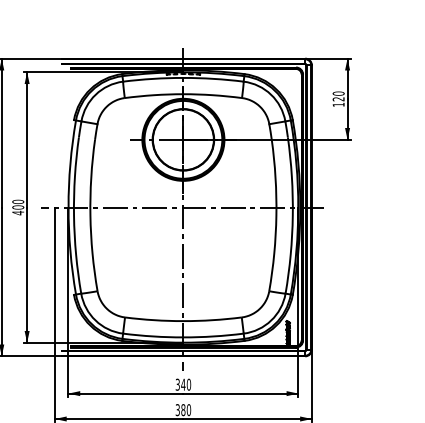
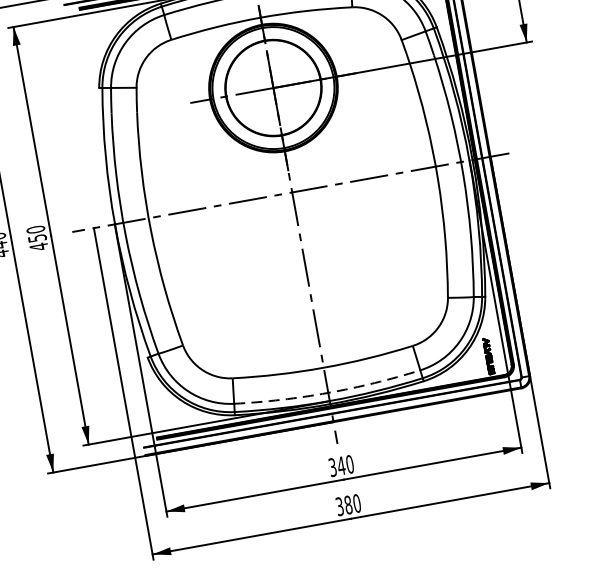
text: (18, 207) -> (37, 238), 400 -> 450
arc: (183, 337) -> (328, 393), solid -> dashed

